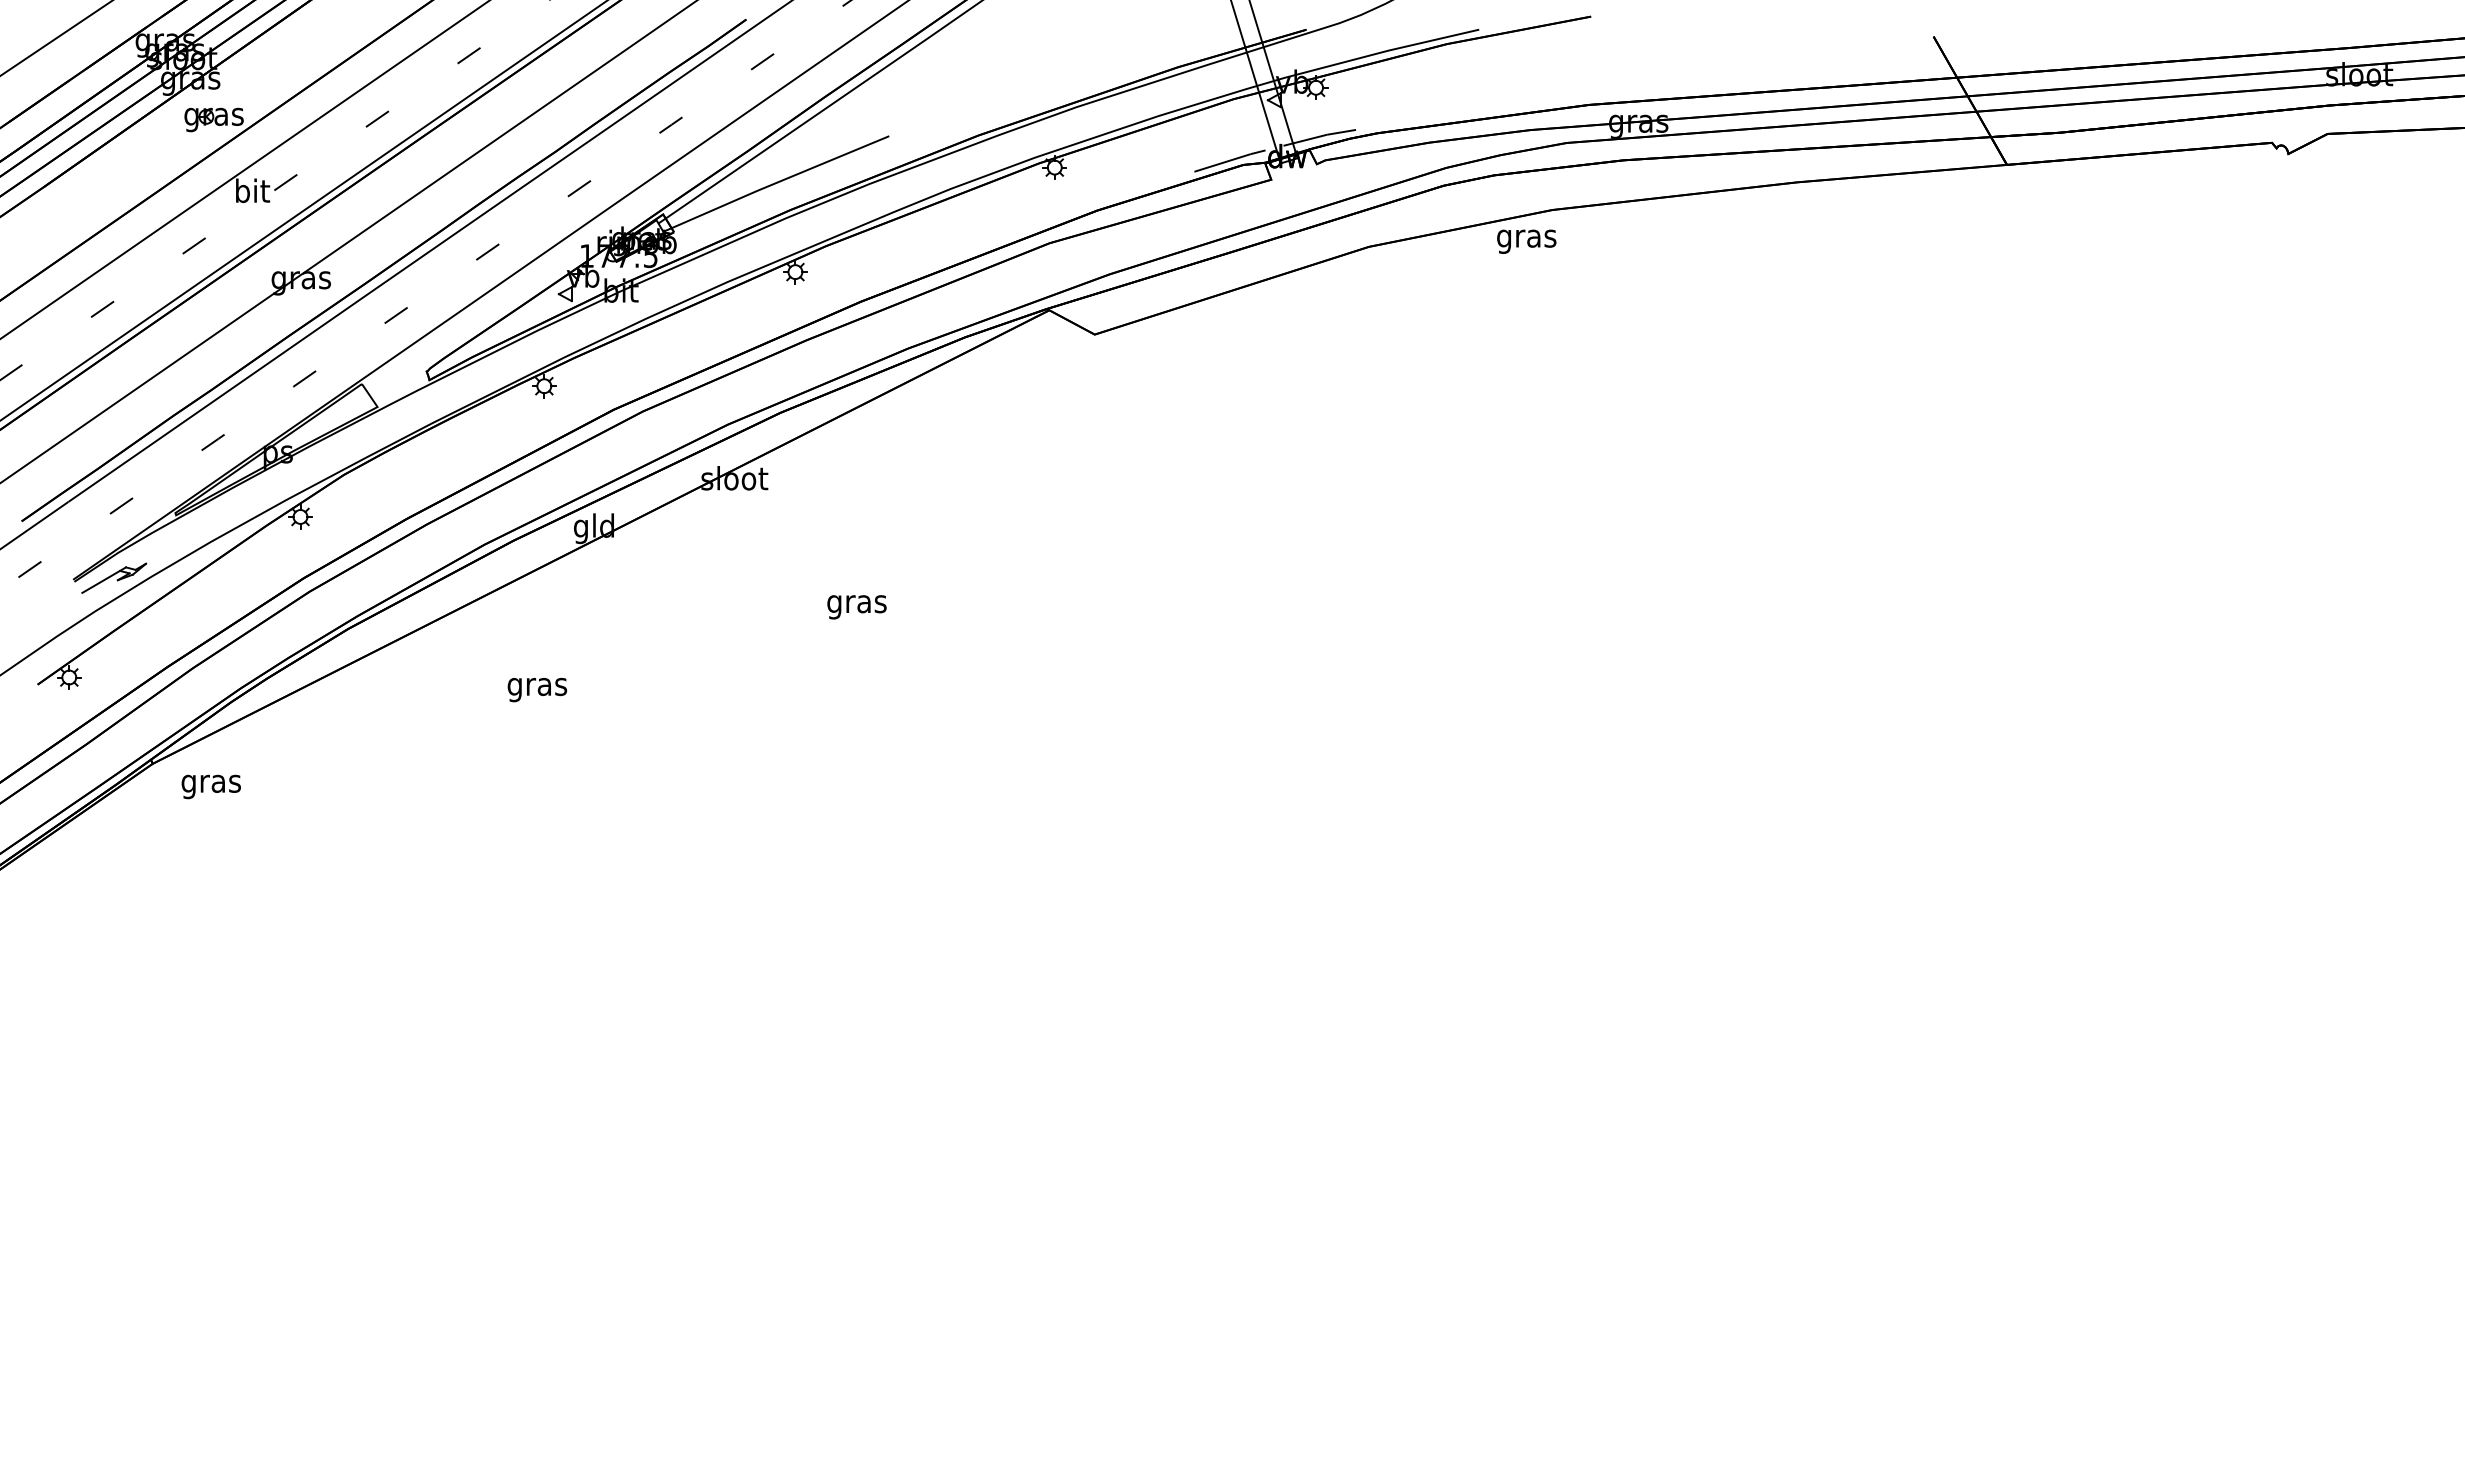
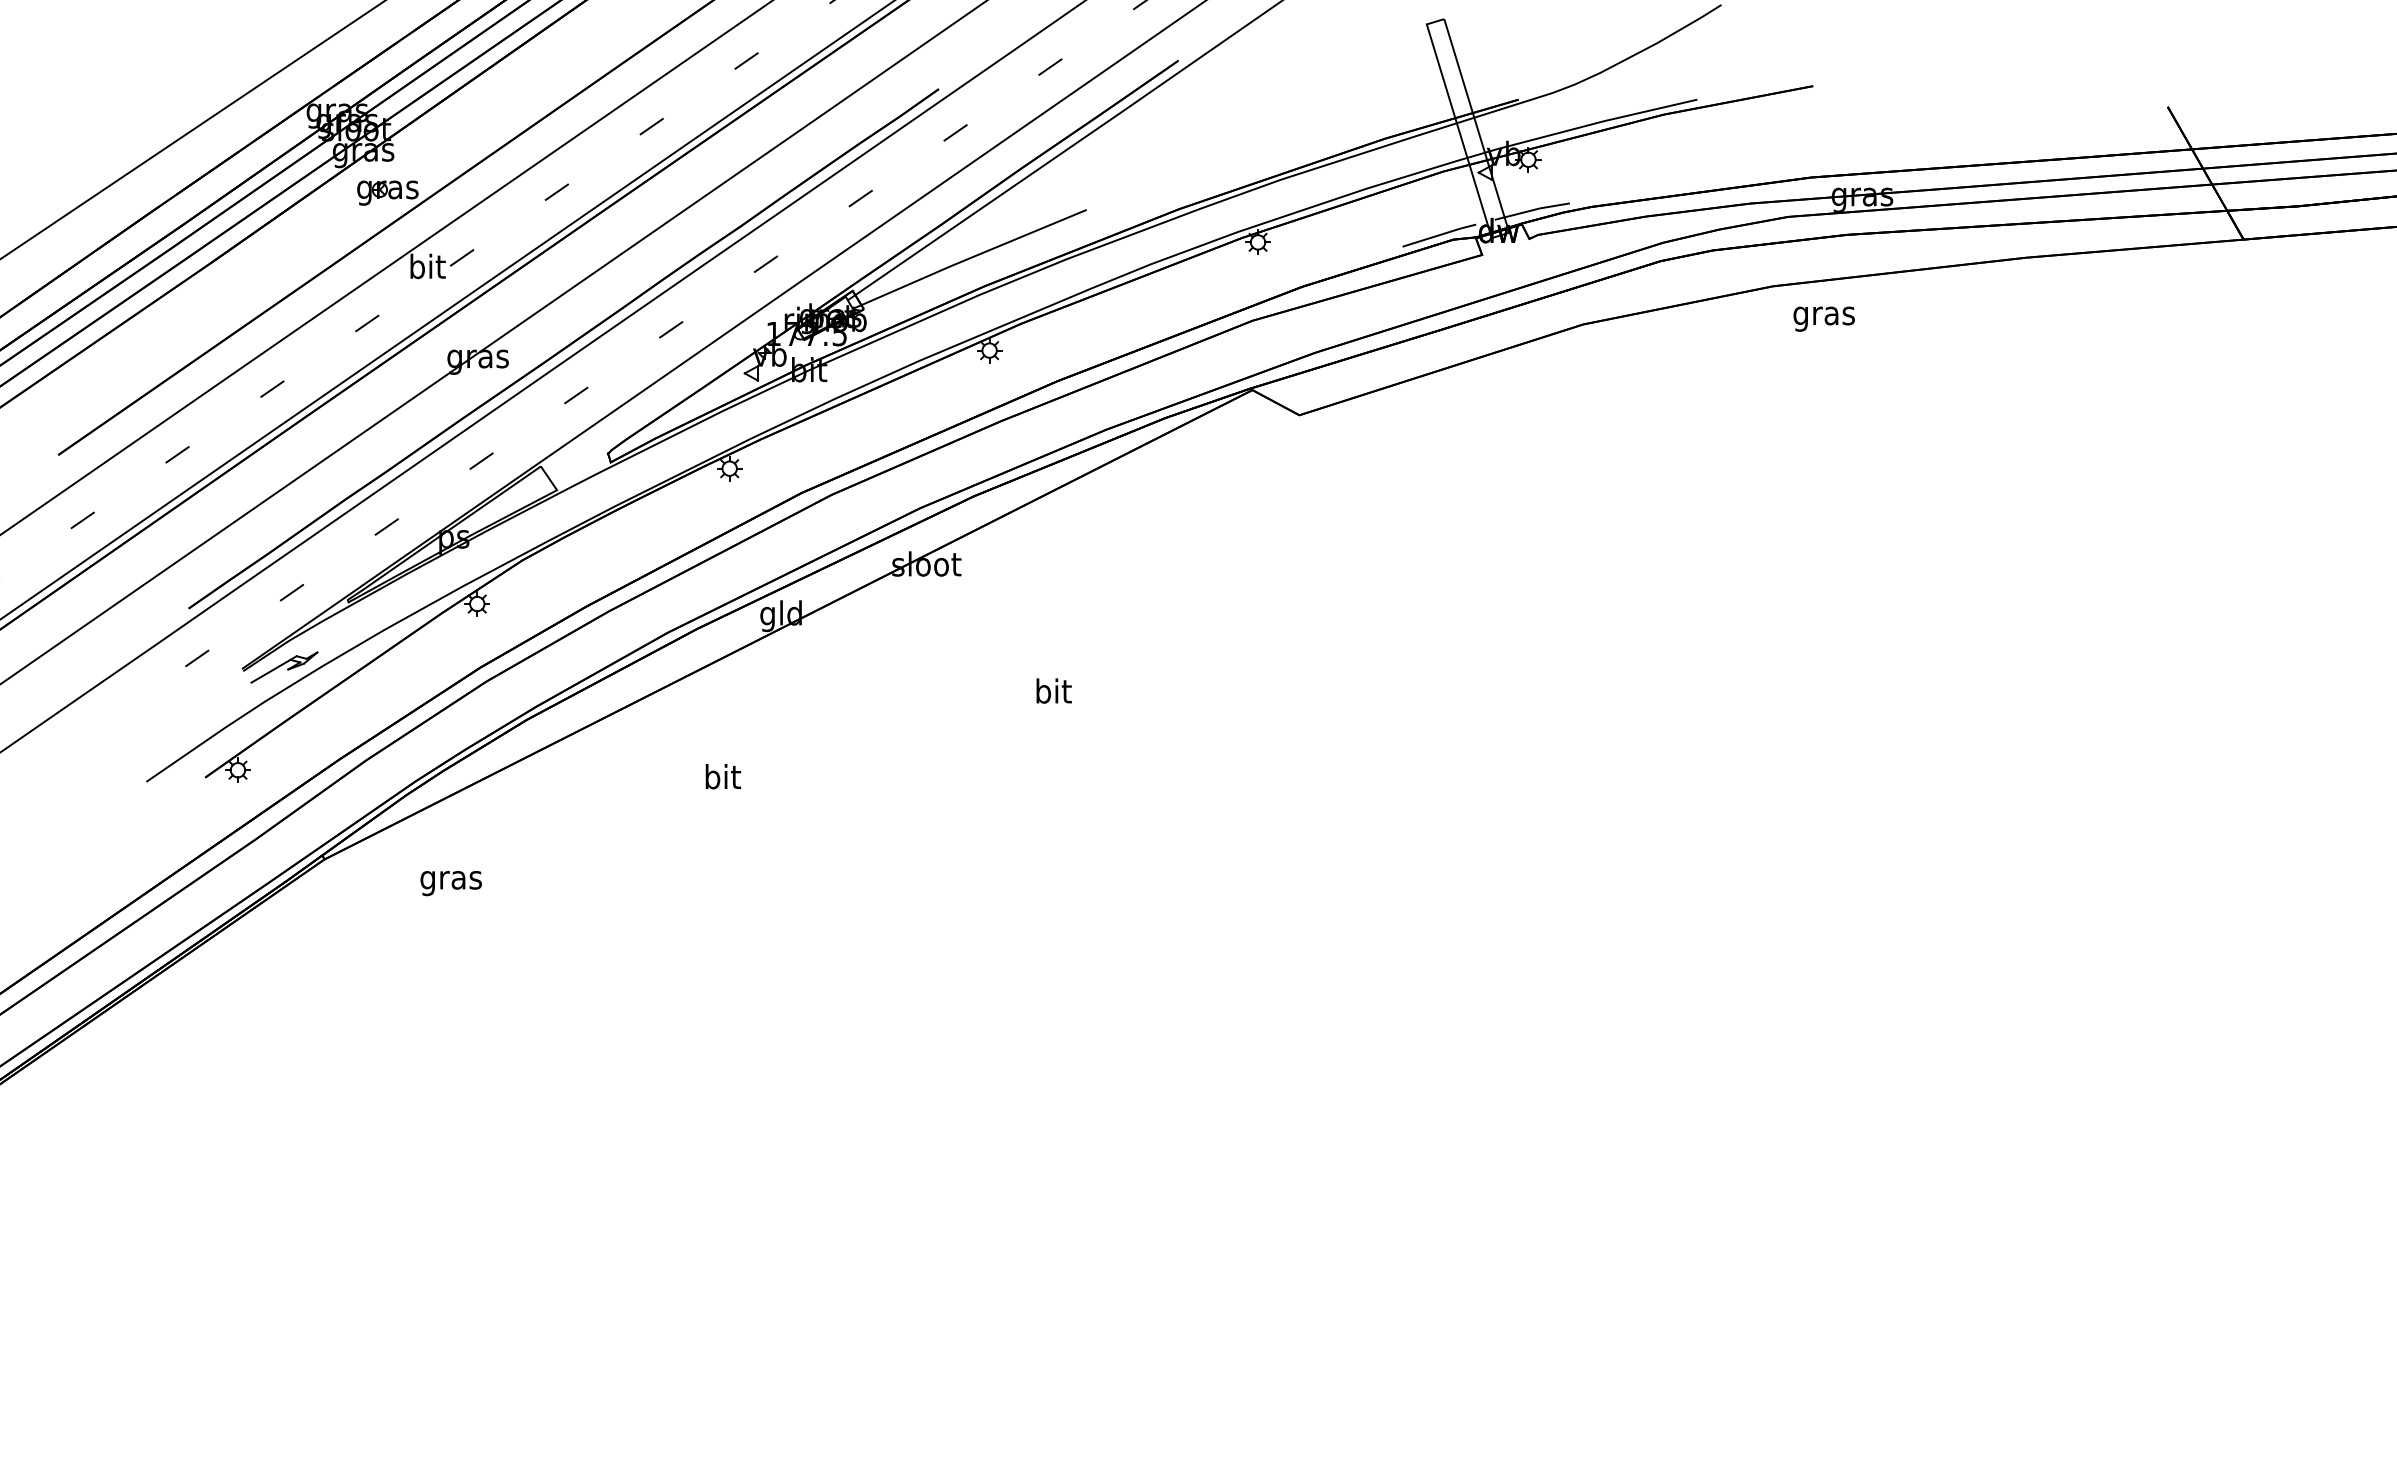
text: (1526, 241) -> (1823, 318), moved
text: (856, 603) -> (1052, 693), gras -> bit
text: (537, 686) -> (722, 779), gras -> bit
text: (210, 786) -> (450, 883), moved

